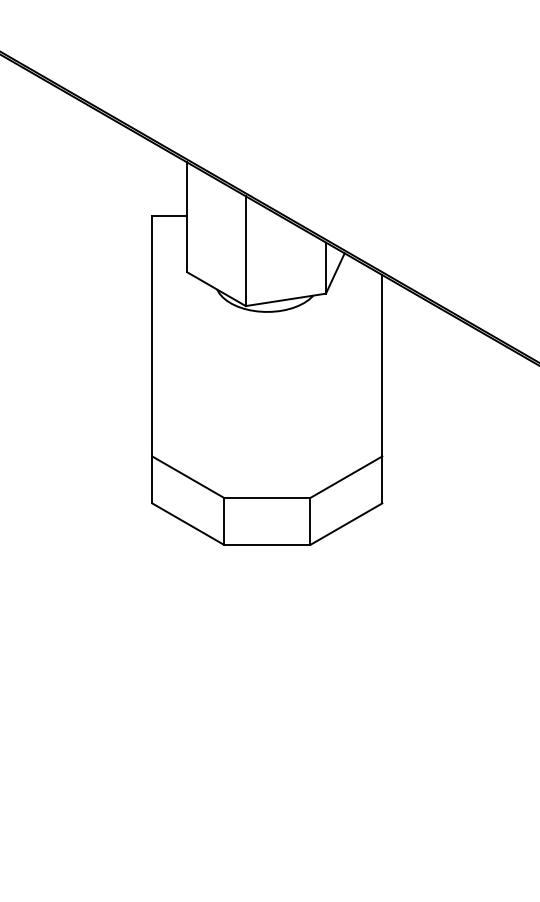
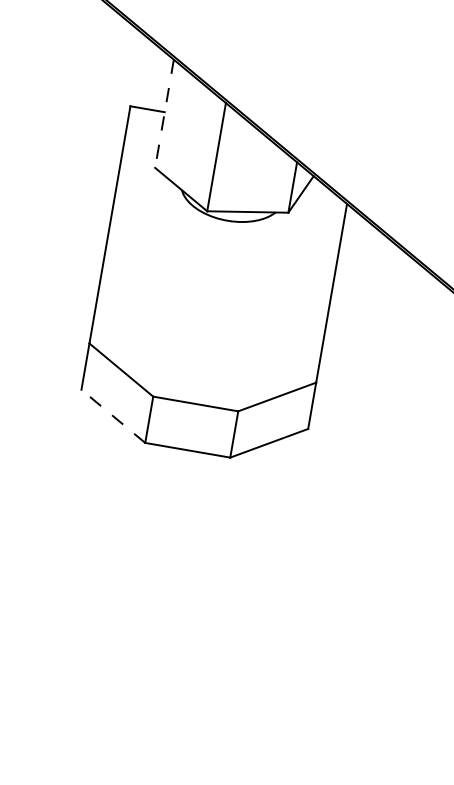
line: (187, 217) -> (164, 114), solid -> dashed
line: (188, 524) -> (113, 416), solid -> dashed

